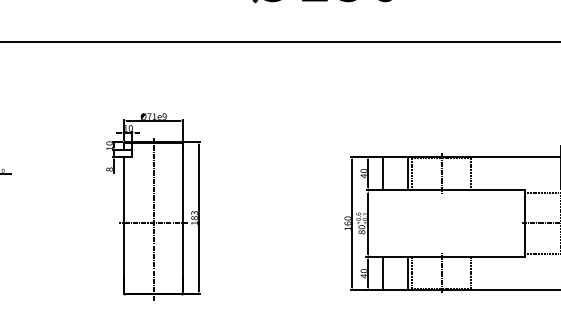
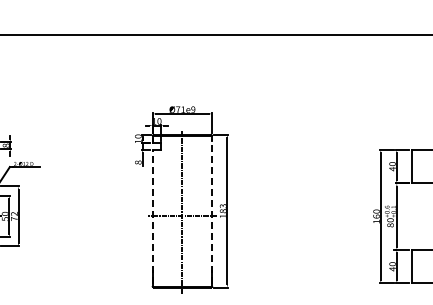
line: (183, 218) -> (212, 211), solid -> dashed
line: (124, 223) -> (153, 216), solid -> dashed

